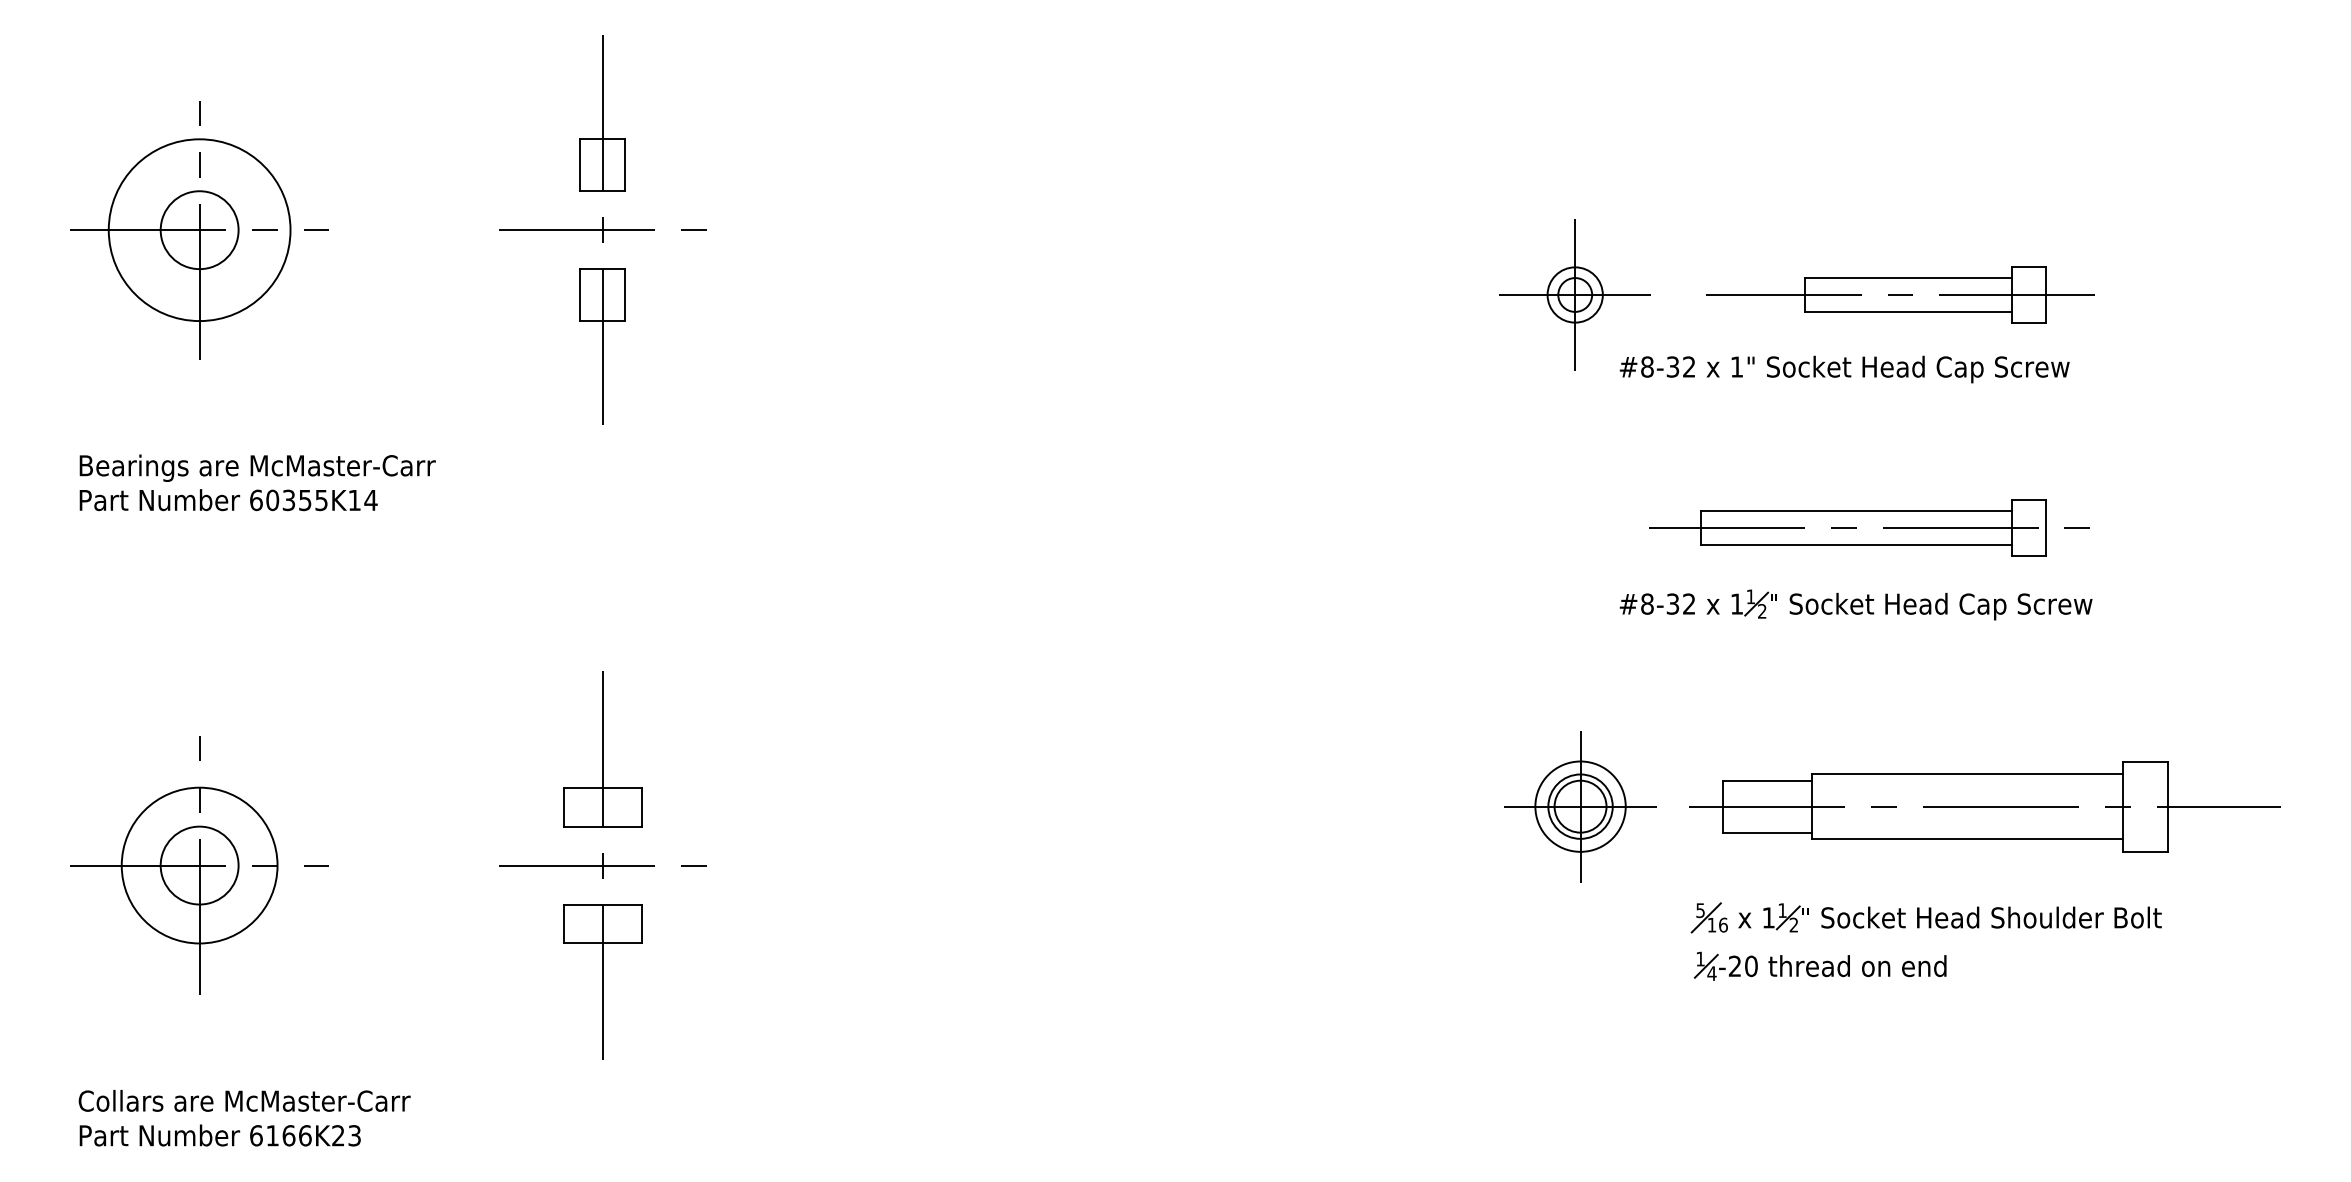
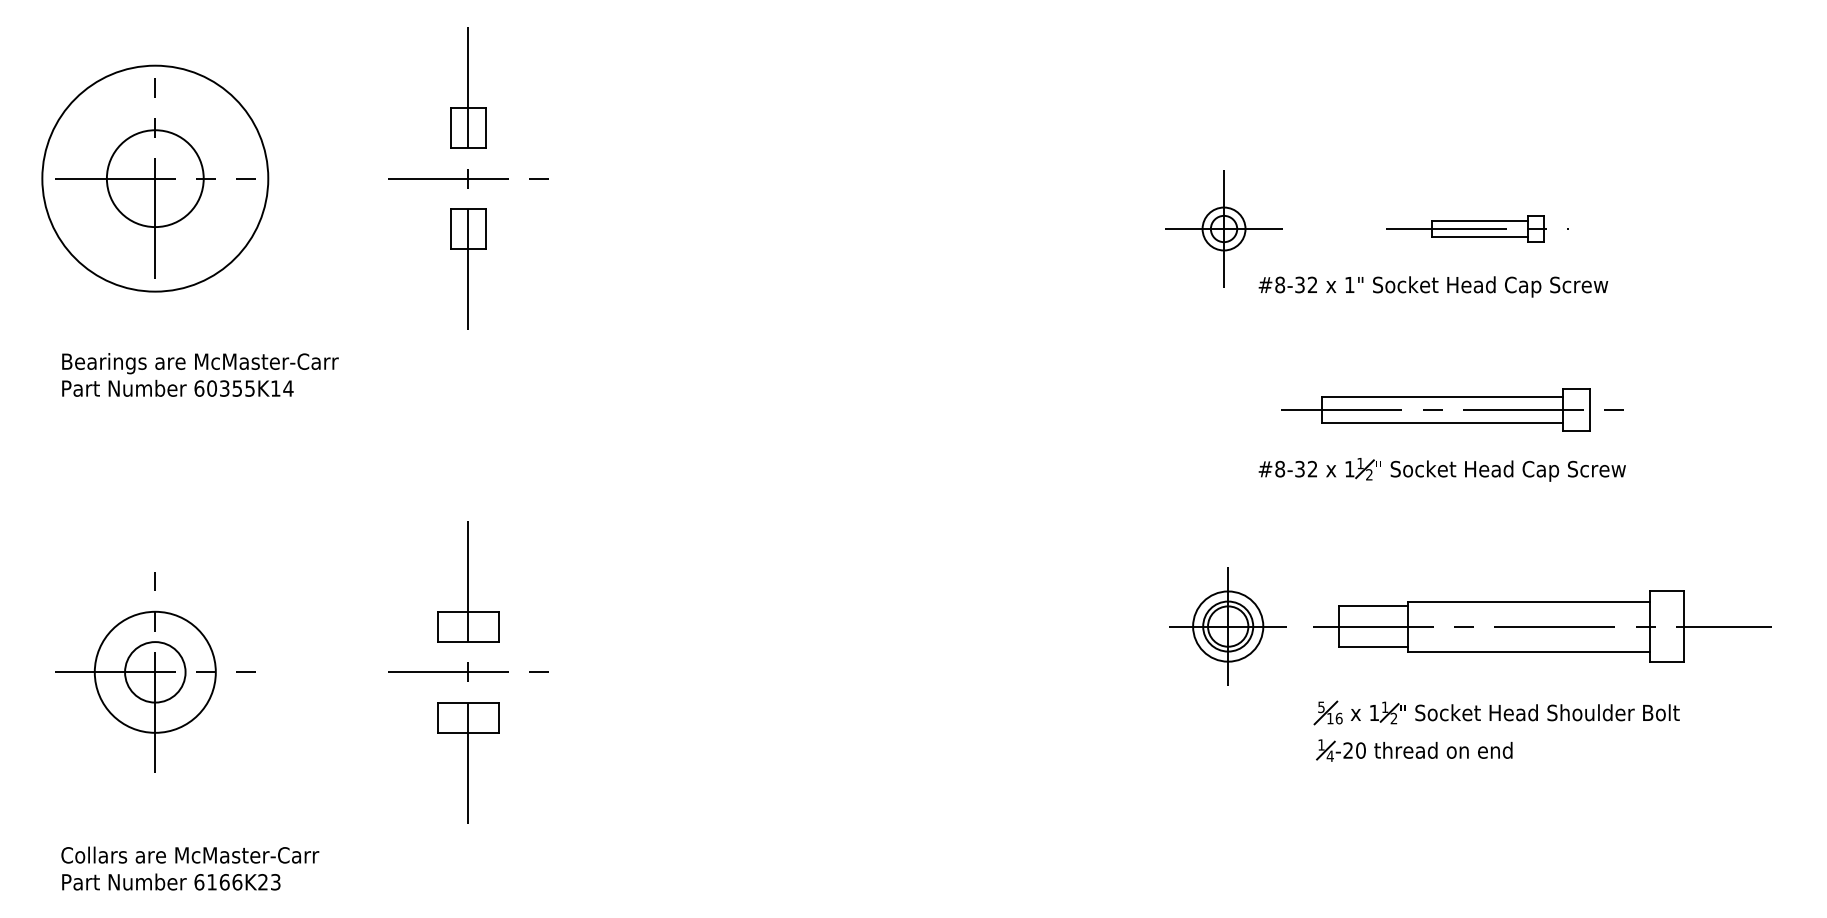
circle: (198, 229) -> (154, 178), size x1.6
circle: (199, 229) -> (155, 178), size x1.6
part: (1900, 294) -> (1476, 228), size x0.6

